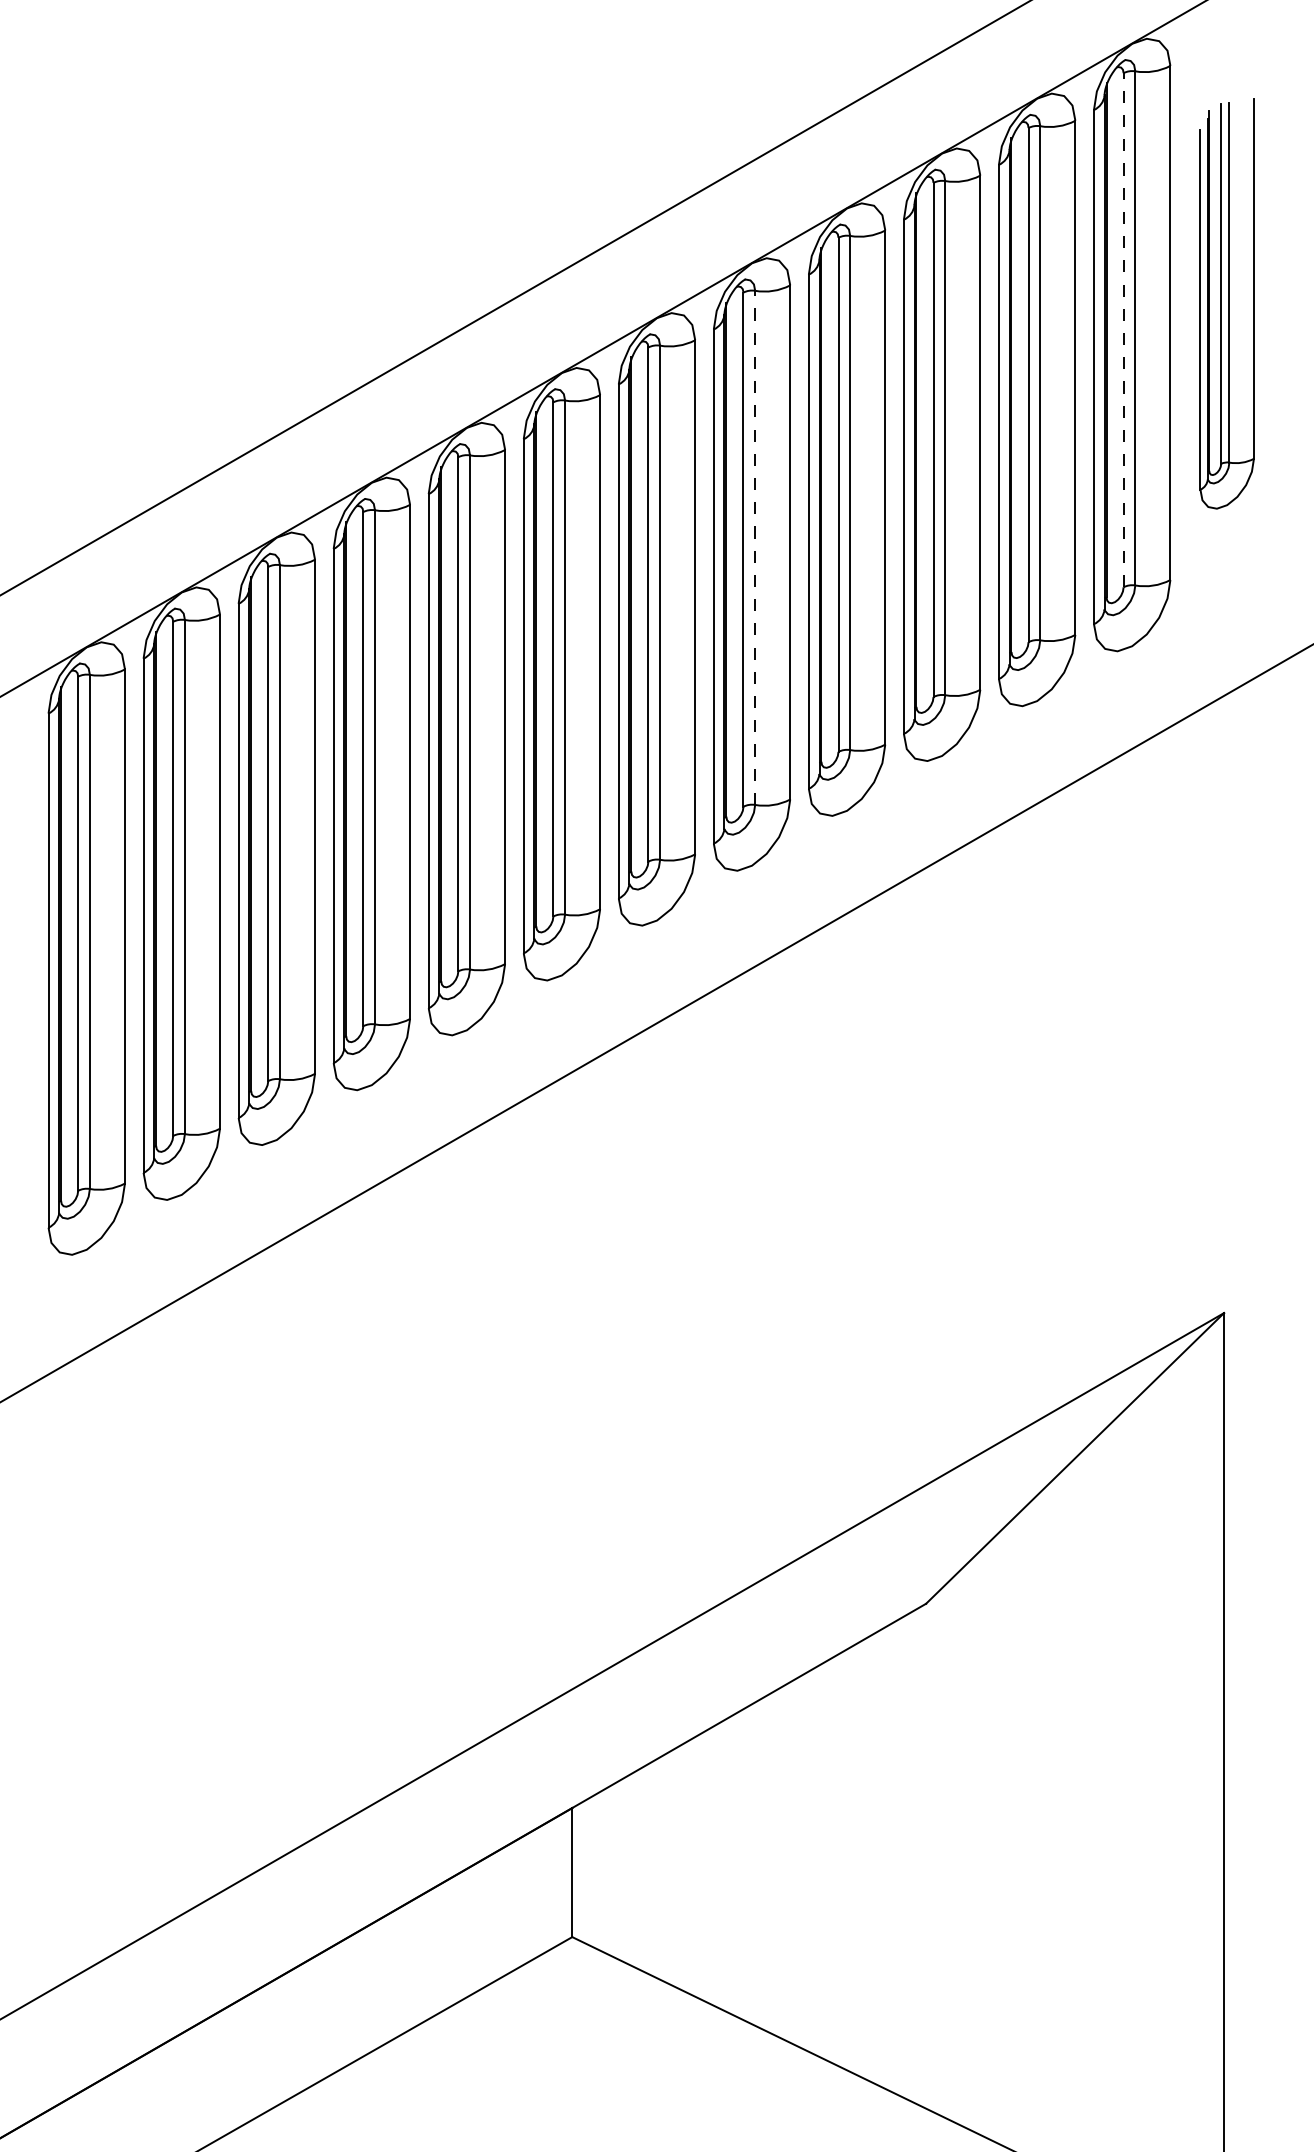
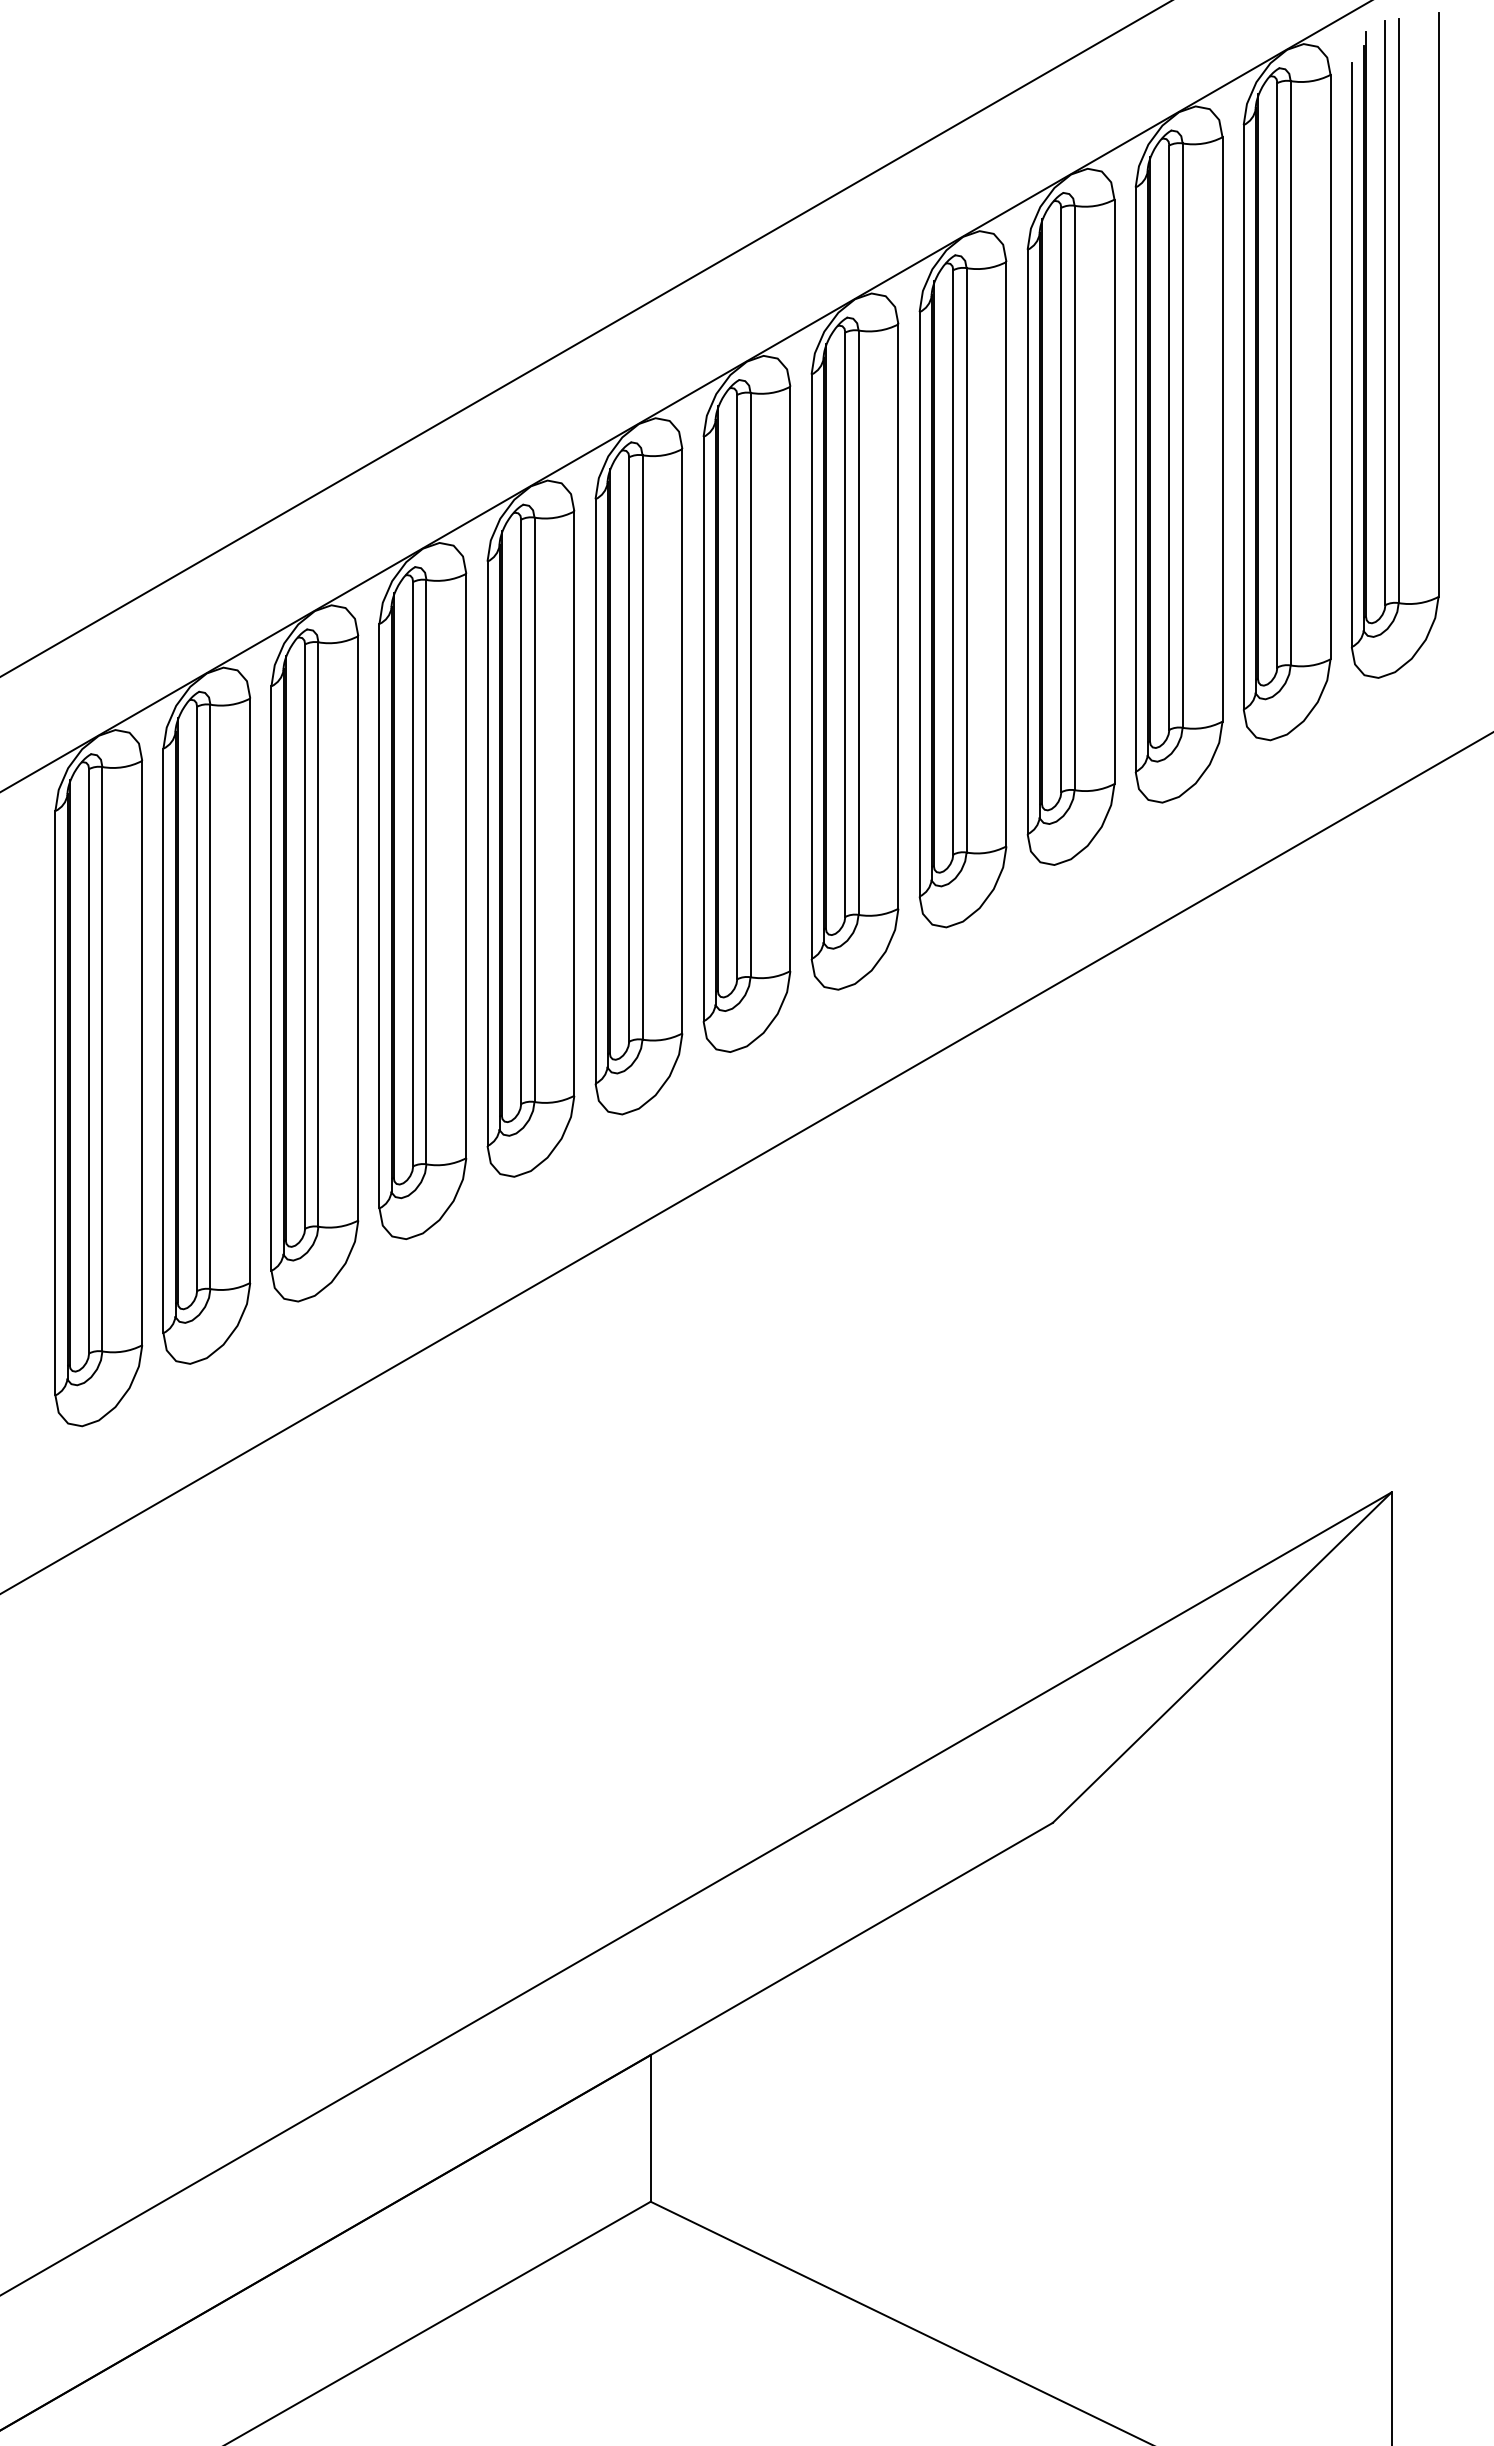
part: (1226, 303) -> (1394, 345), size x1.43
line: (1123, 329) -> (1277, 374), dashed -> solid
line: (755, 547) -> (858, 622), dashed -> solid

